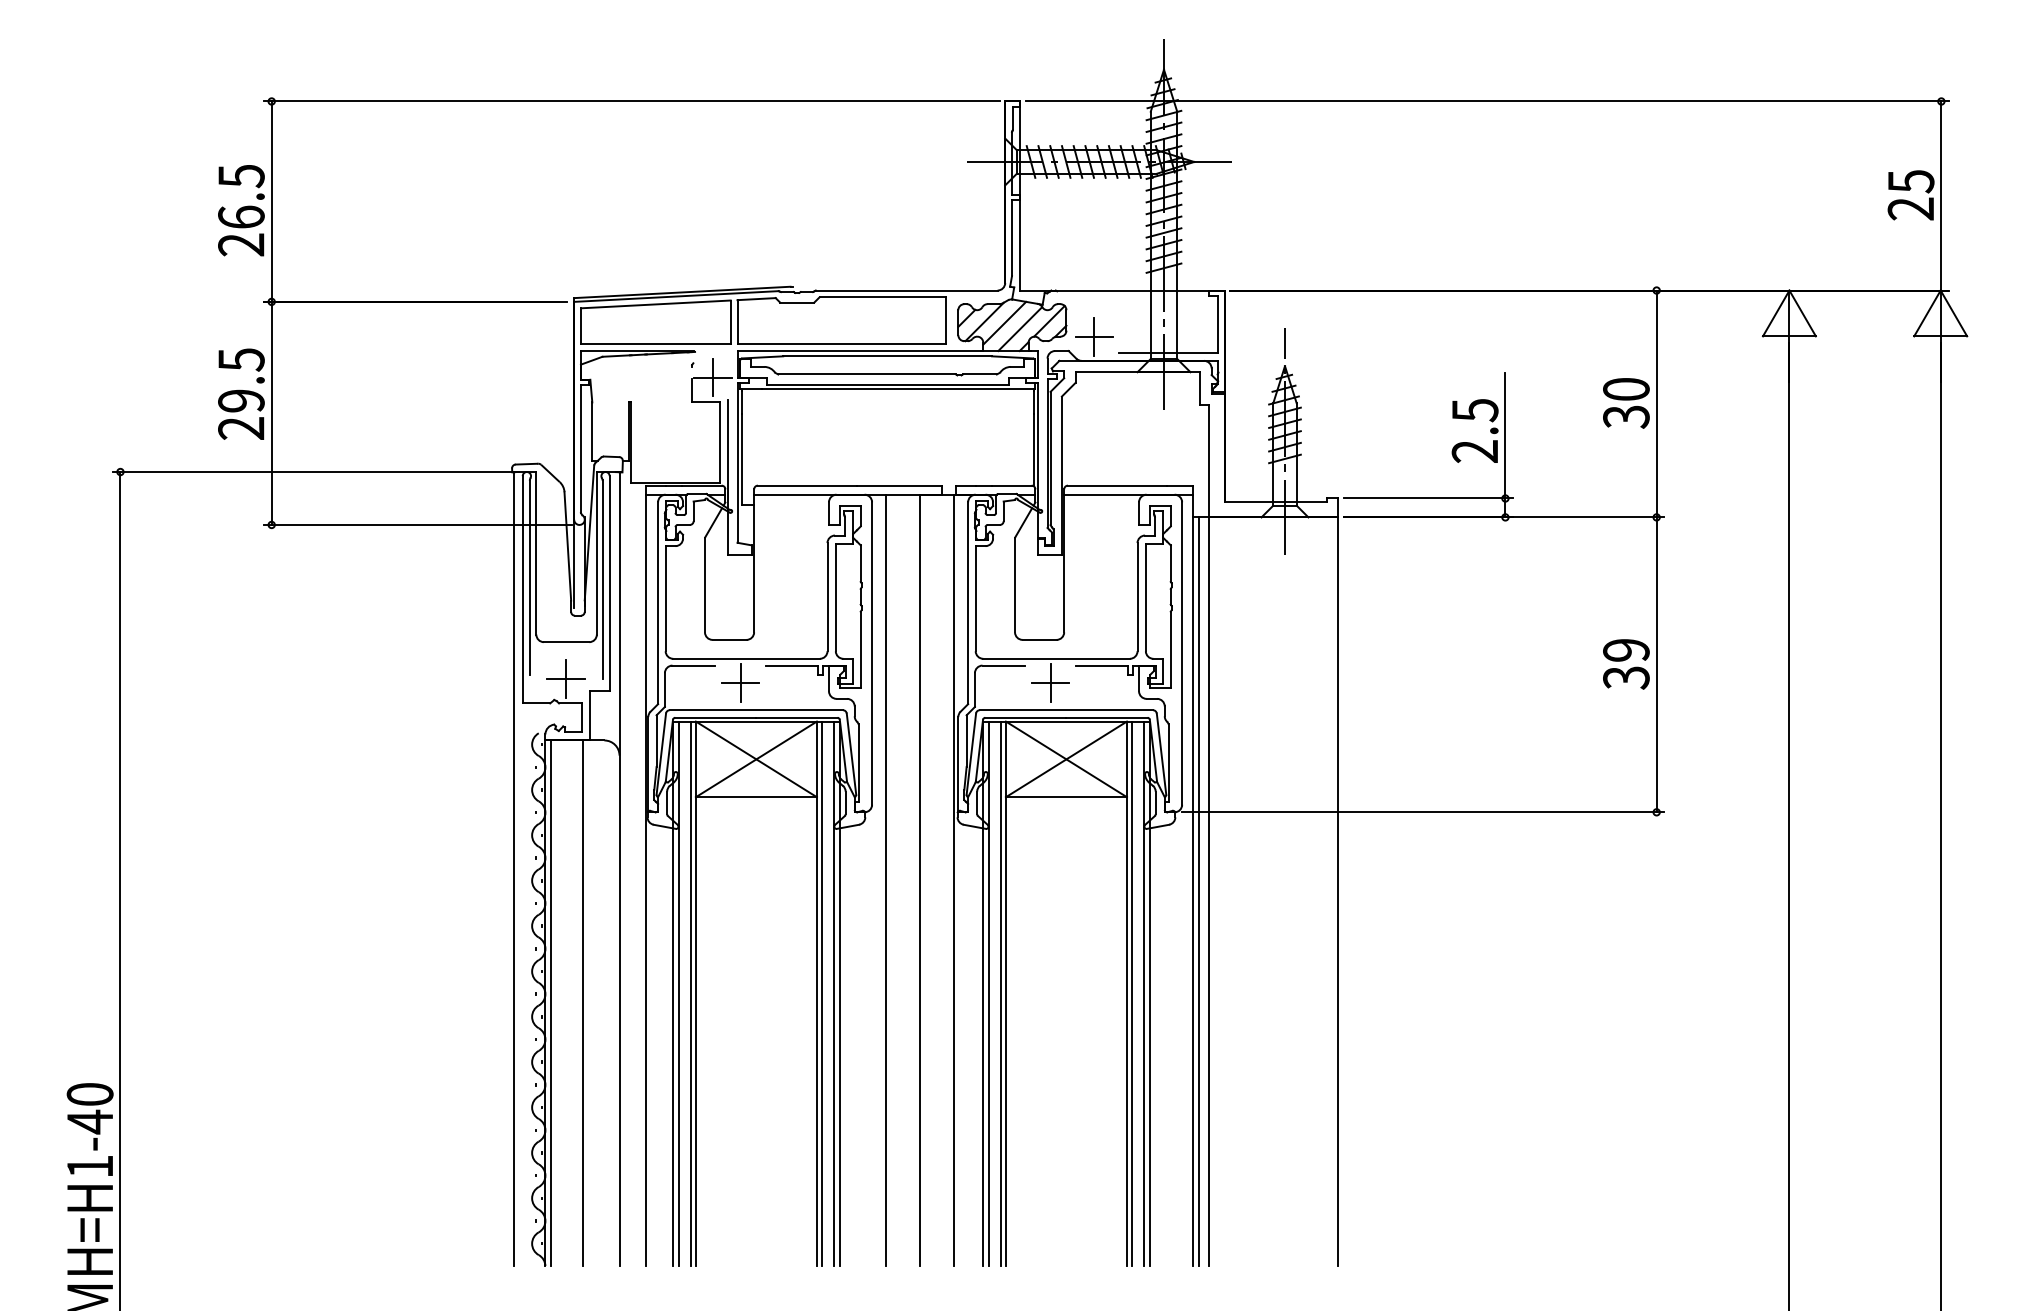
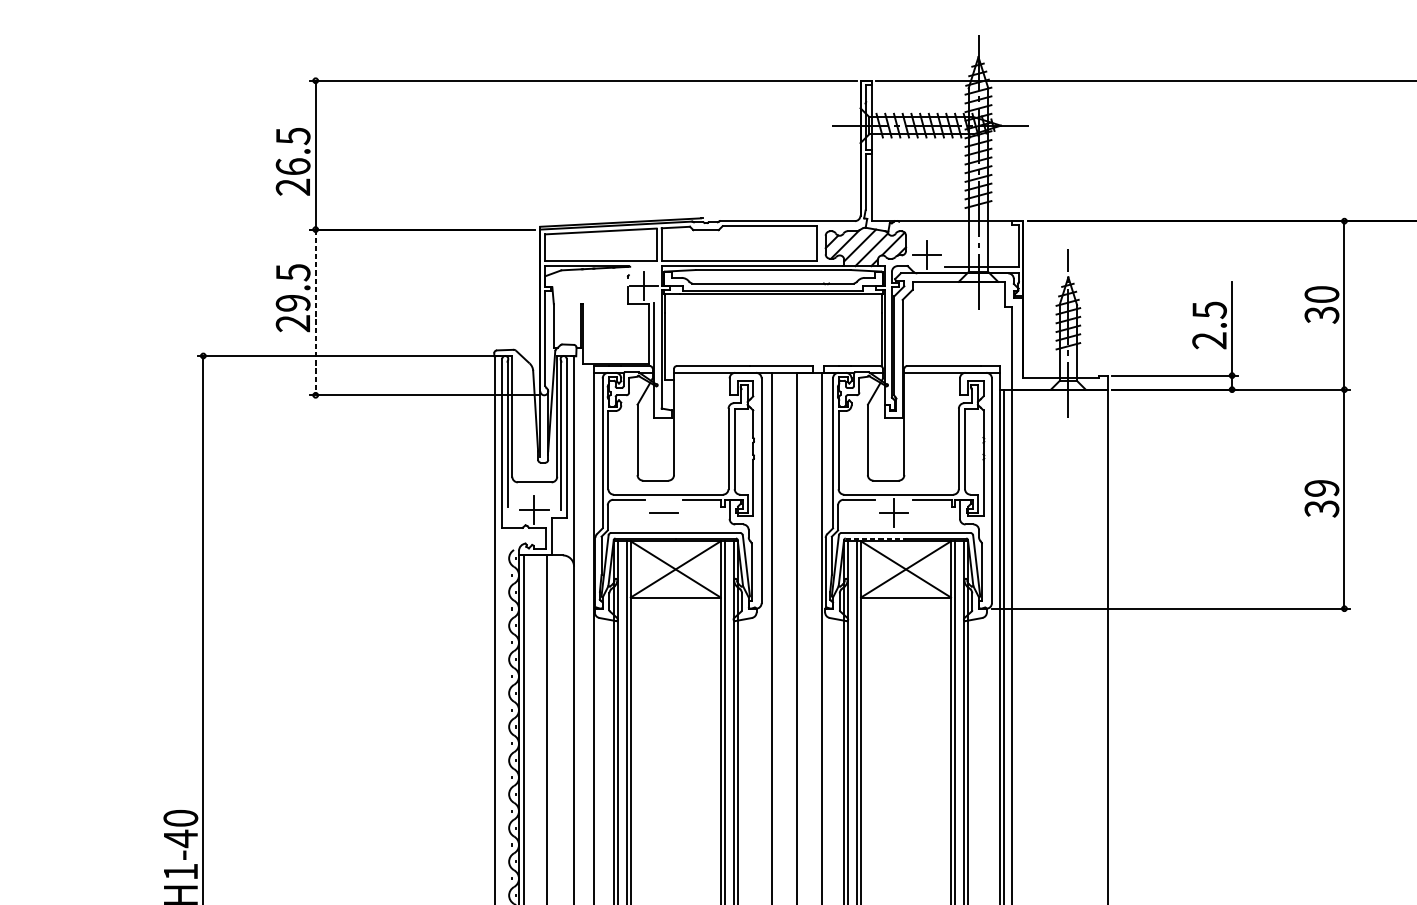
line: (271, 413) -> (315, 312), solid -> dashed
line: (740, 682) -> (663, 512), removed
line: (1025, 717) -> (875, 538), solid -> dashed

